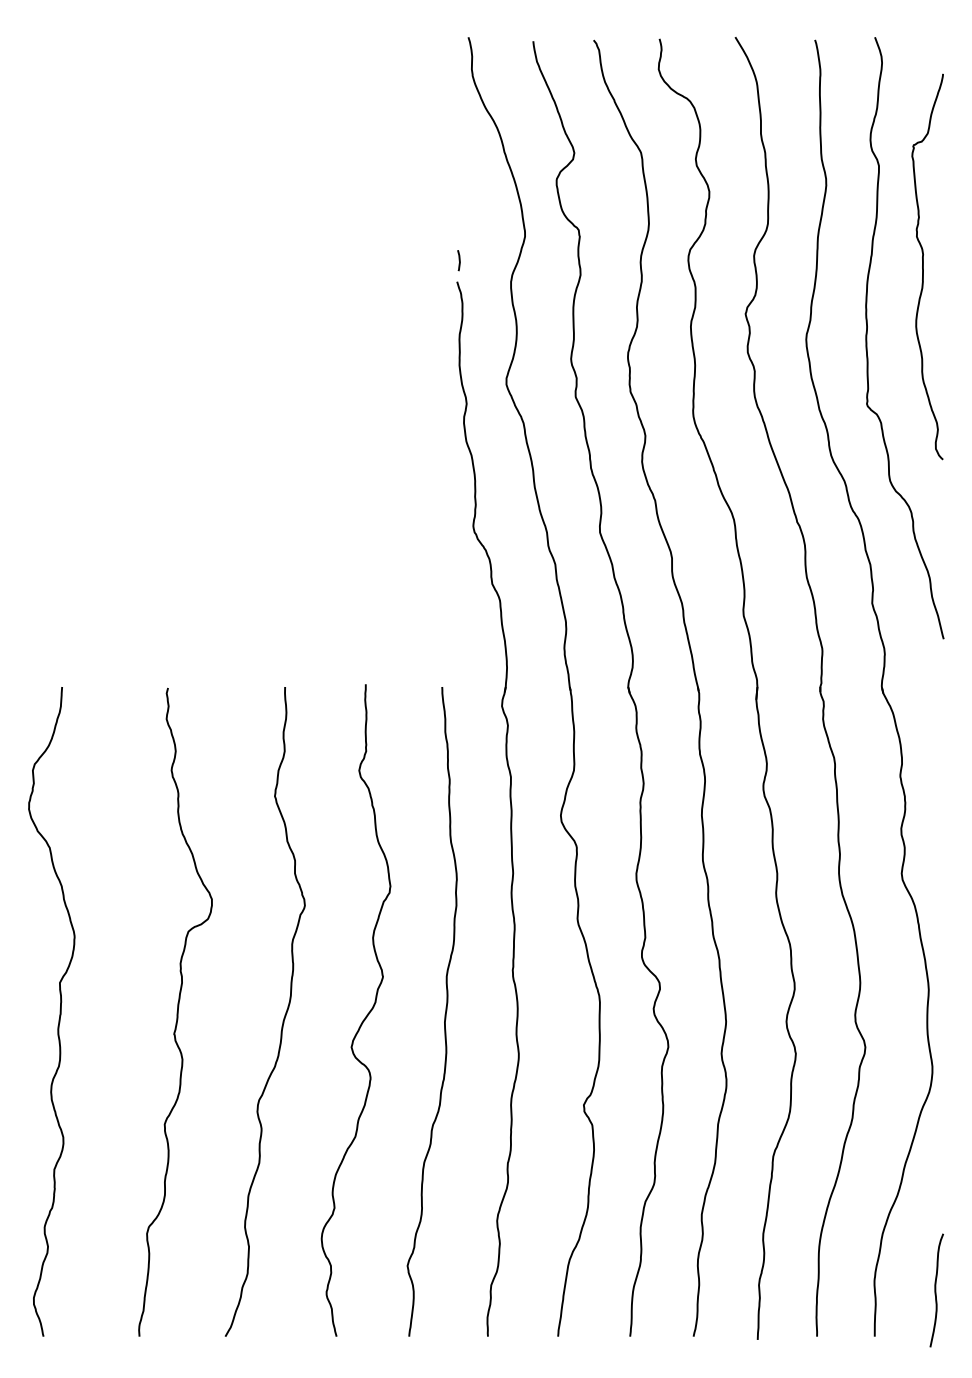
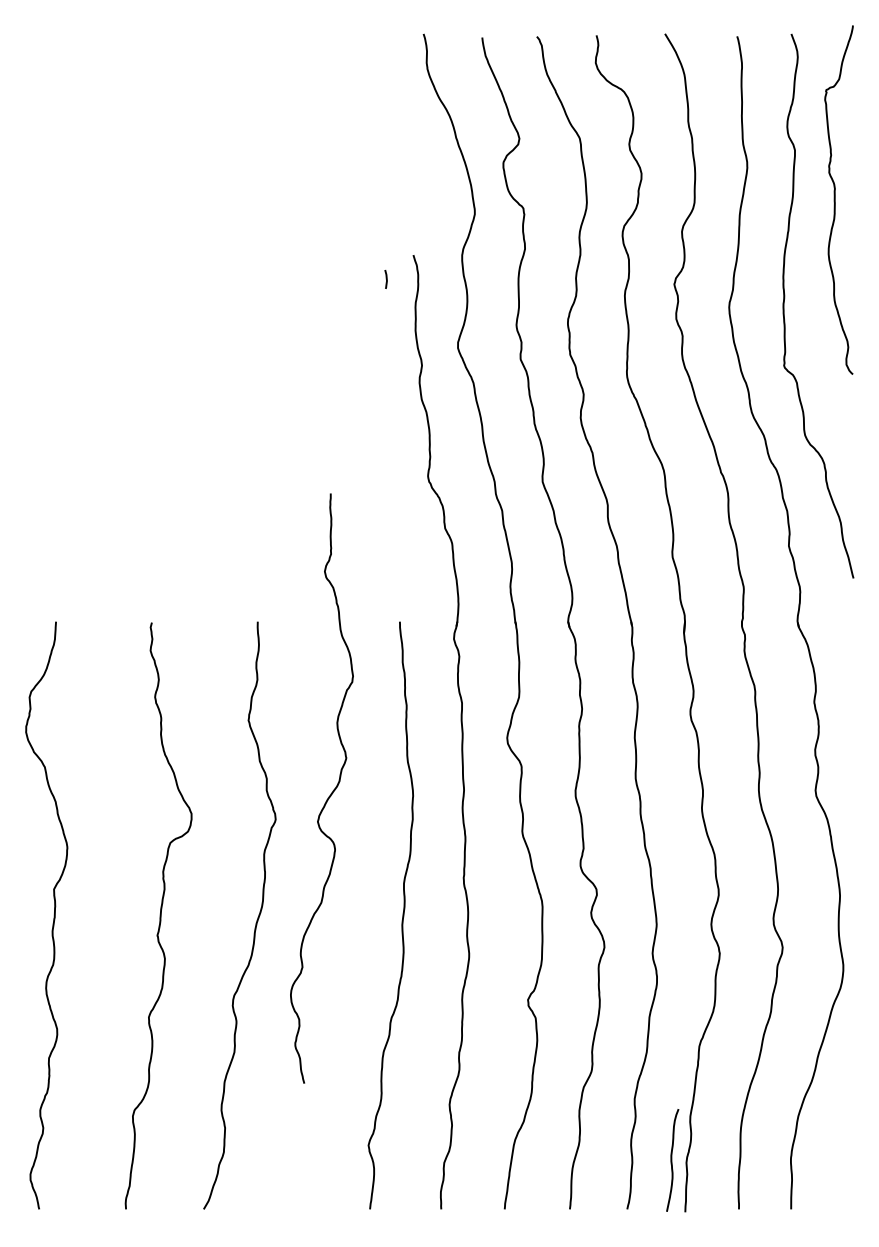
line: (458, 260) -> (385, 279), moved
curve: (923, 266) -> (835, 199), moved
curve: (365, 1016) -> (330, 794), moved
curve: (936, 1290) -> (672, 1160), moved

